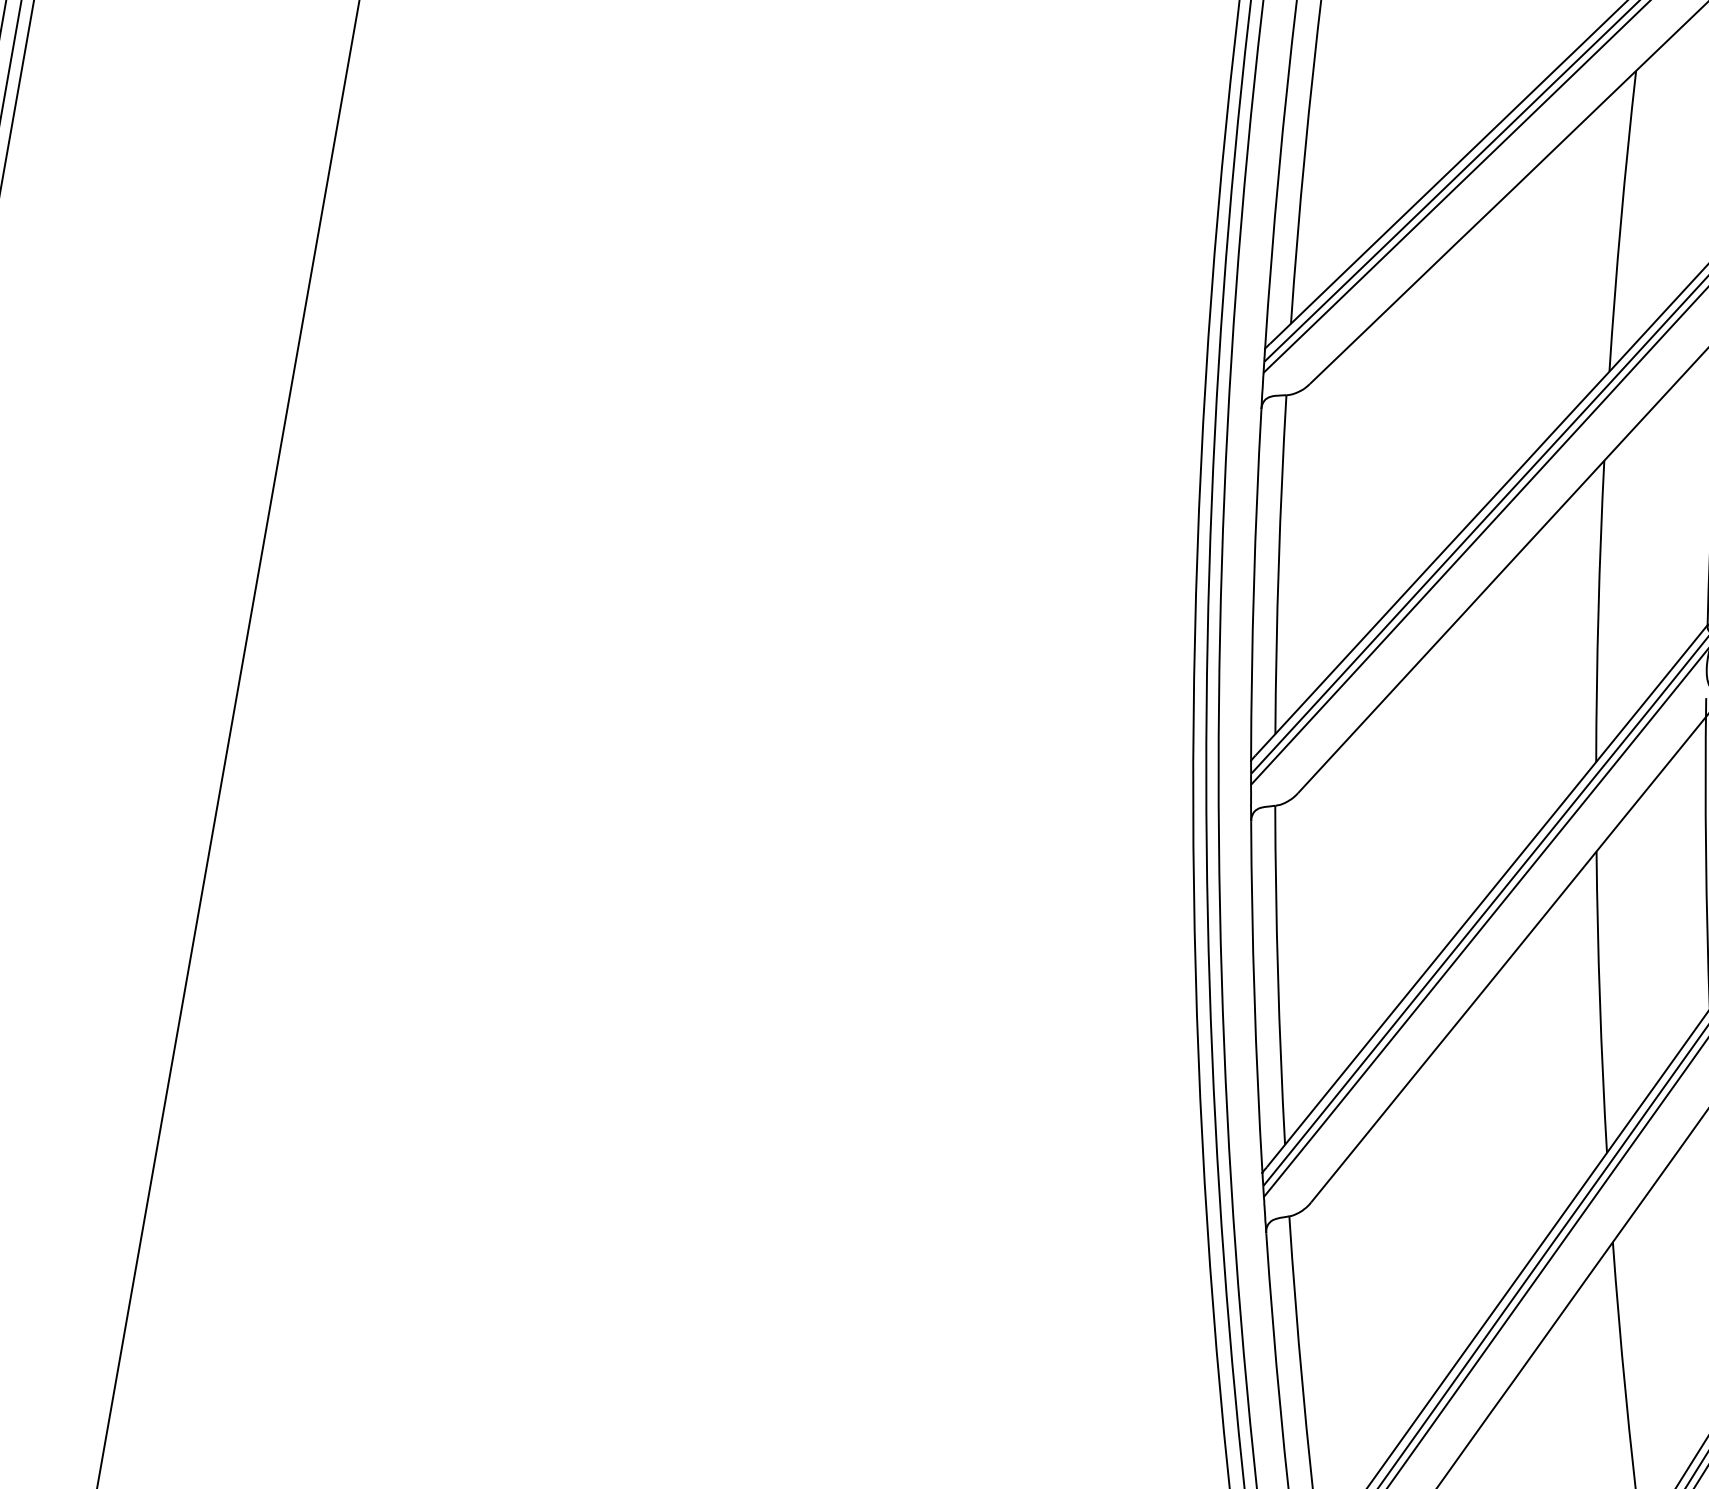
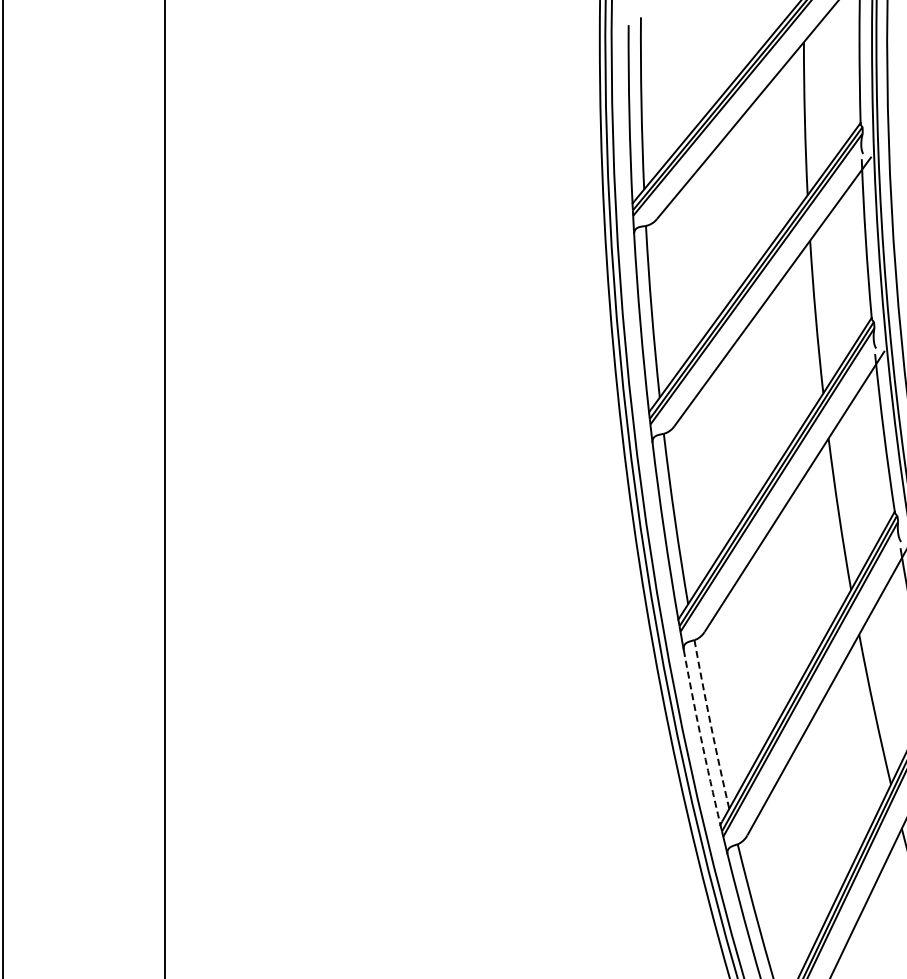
arc: (1277, 974) -> (710, 724), solid -> dashed
arc: (1253, 996) -> (700, 737), solid -> dashed

